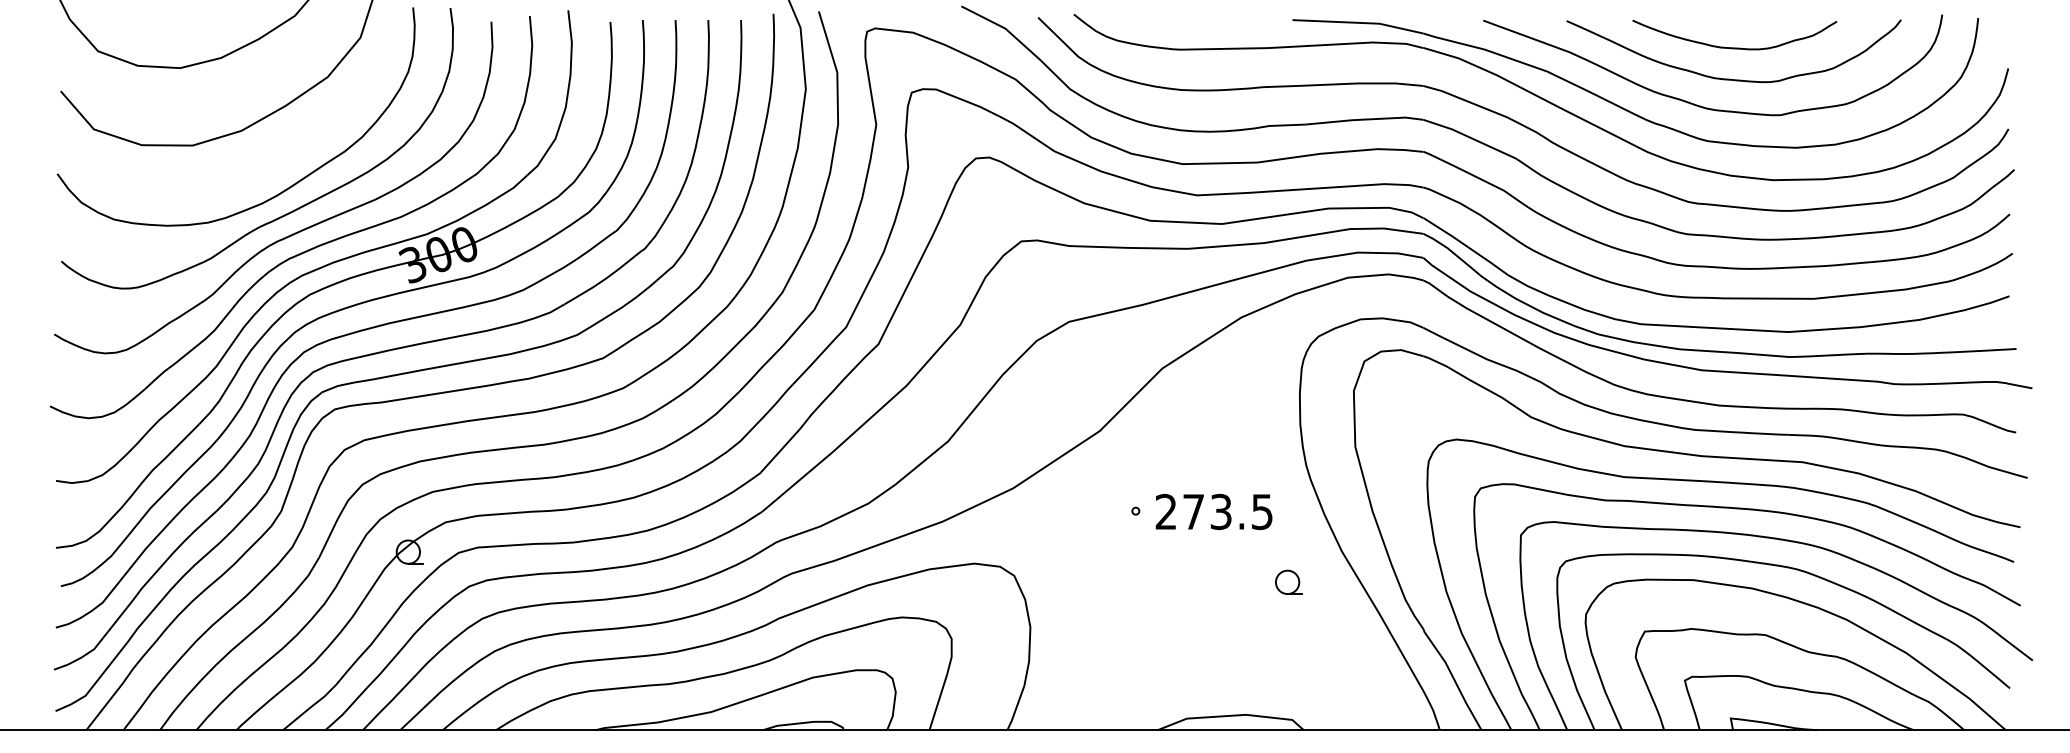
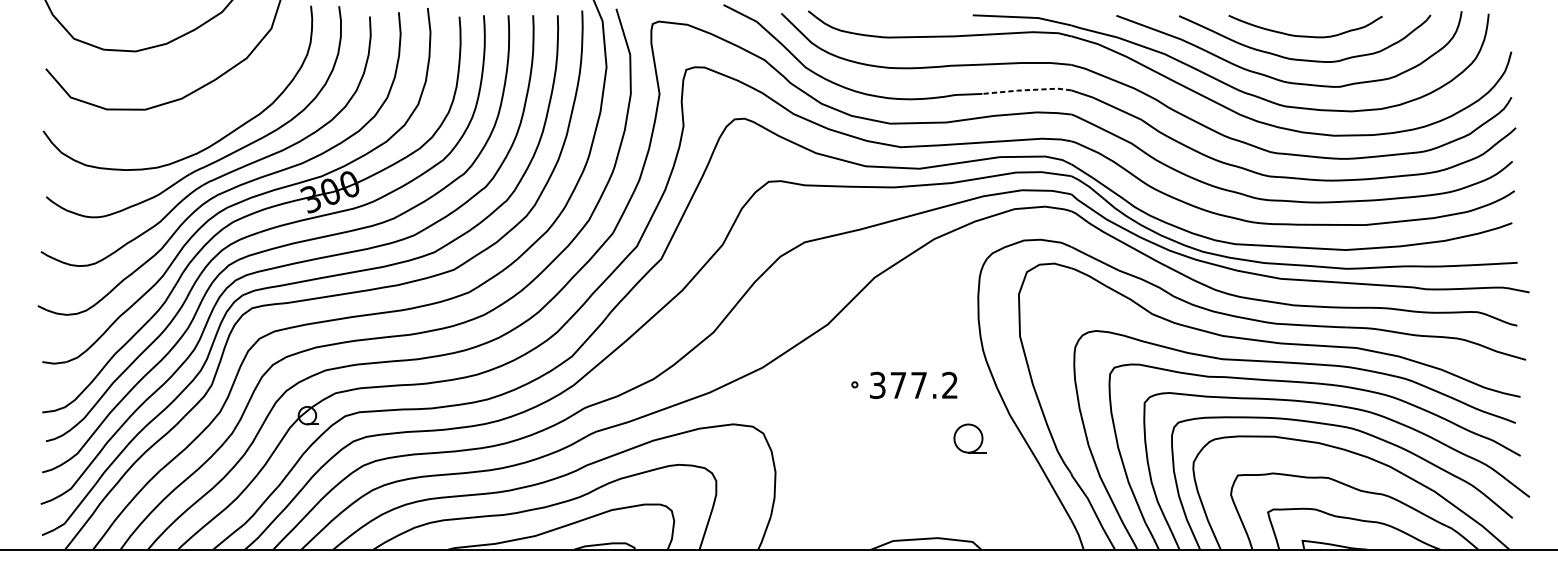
line: (1364, 119) -> (1026, 90), solid -> dashed
text: (1213, 511) -> (913, 385), 273.5 -> 377.2
part: (1288, 581) -> (969, 437), size x1.6

